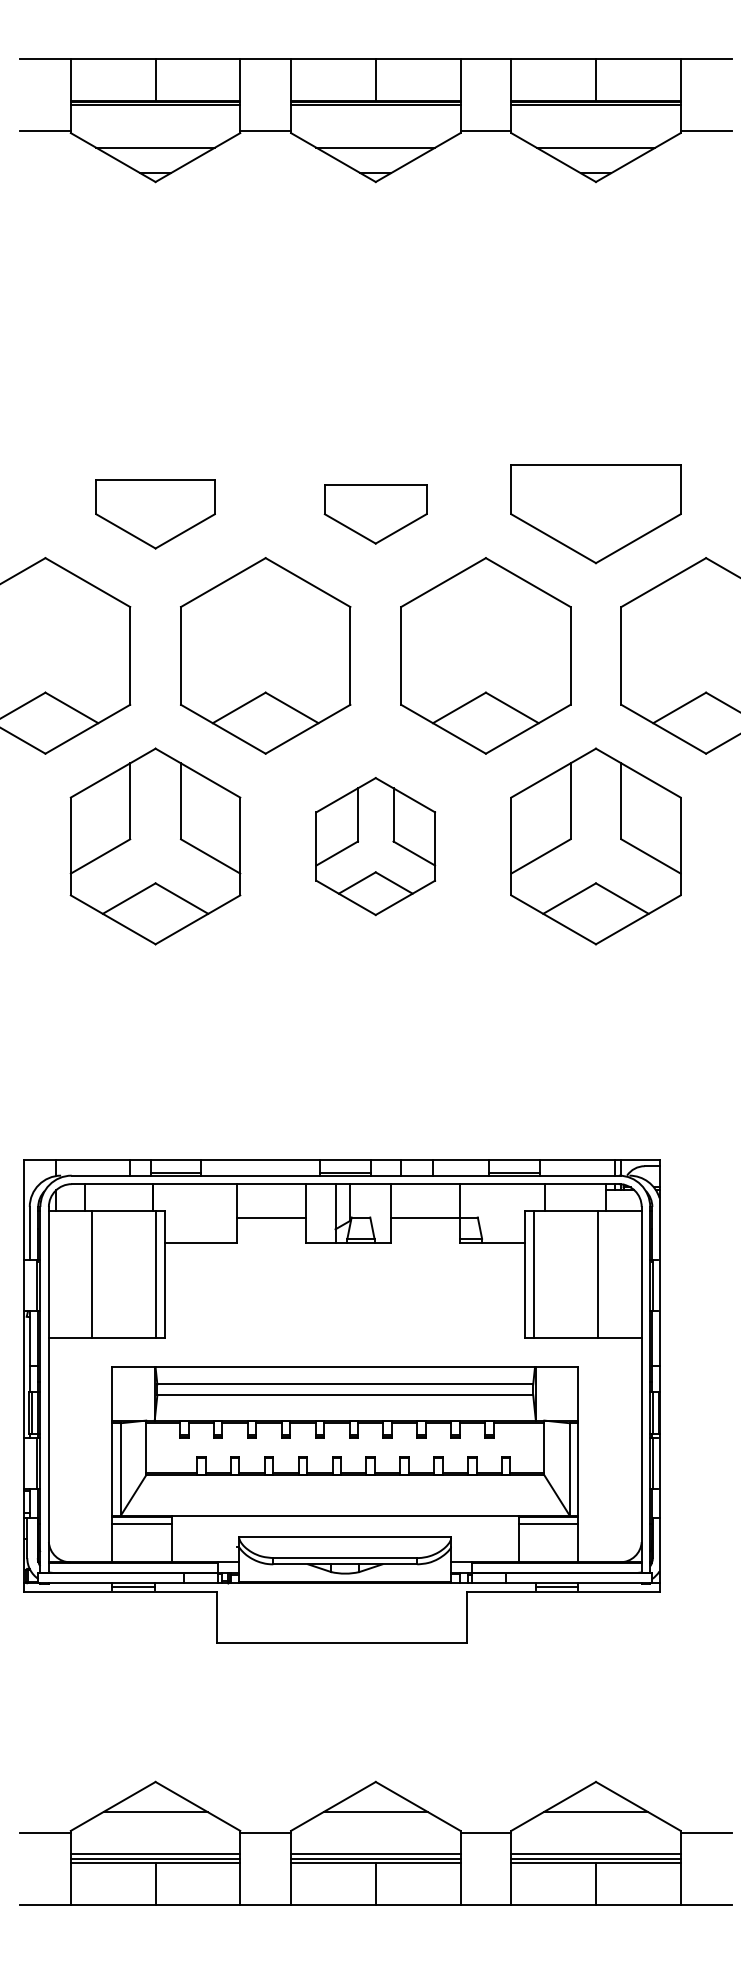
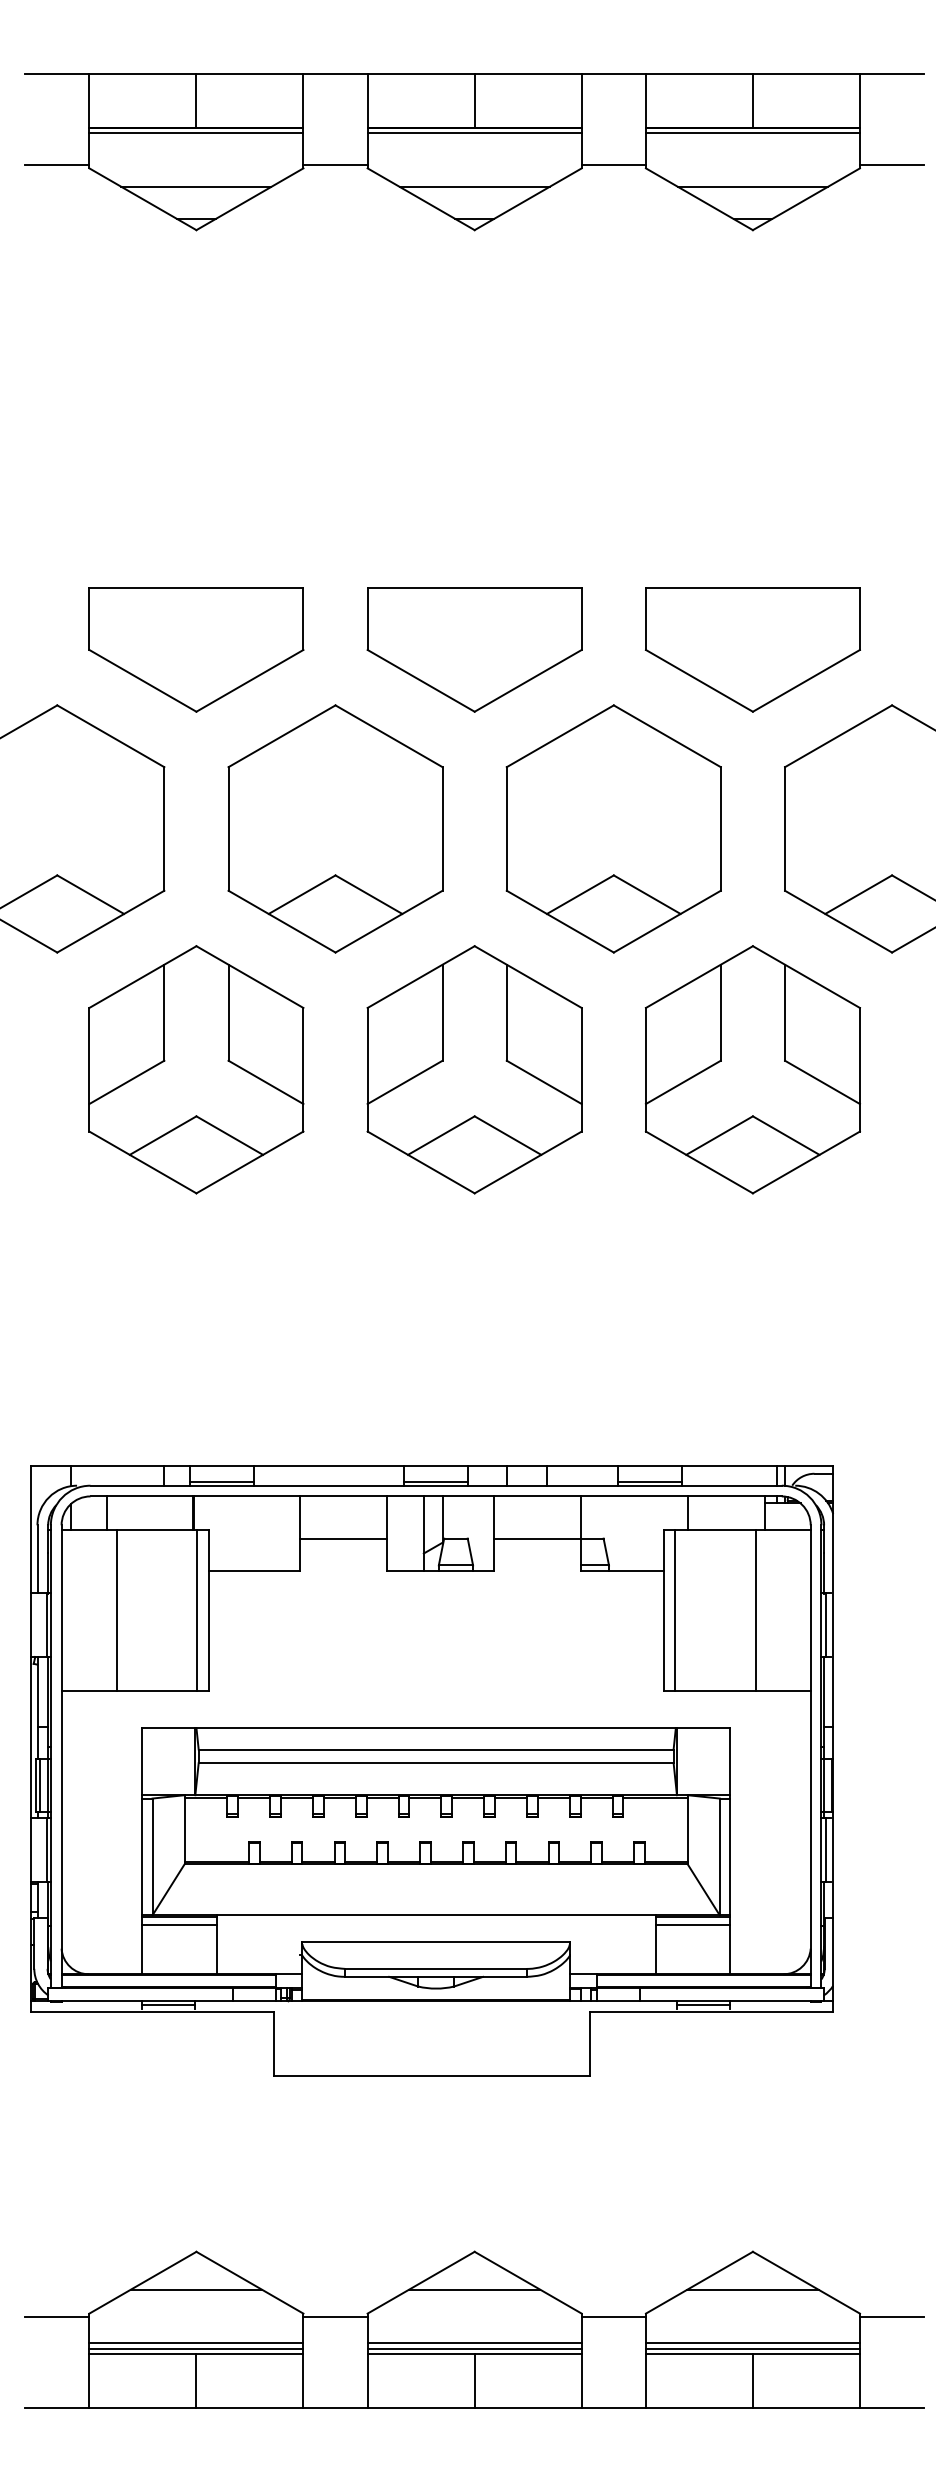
part: (155, 513) -> (196, 649), size x1.43
part: (375, 513) -> (474, 649), size x1.67
part: (375, 846) -> (474, 1069), size x1.43

